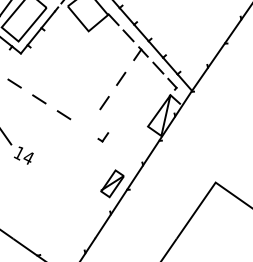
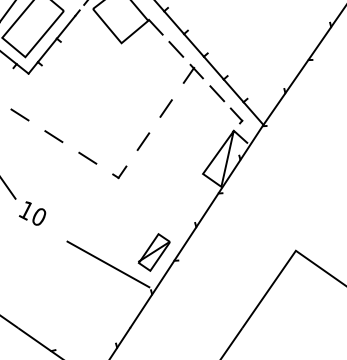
part: (103, 137) -> (119, 172), moved
text: (28, 157) -> (39, 216), 14 -> 10
line: (78, 192) -> (107, 264), added

